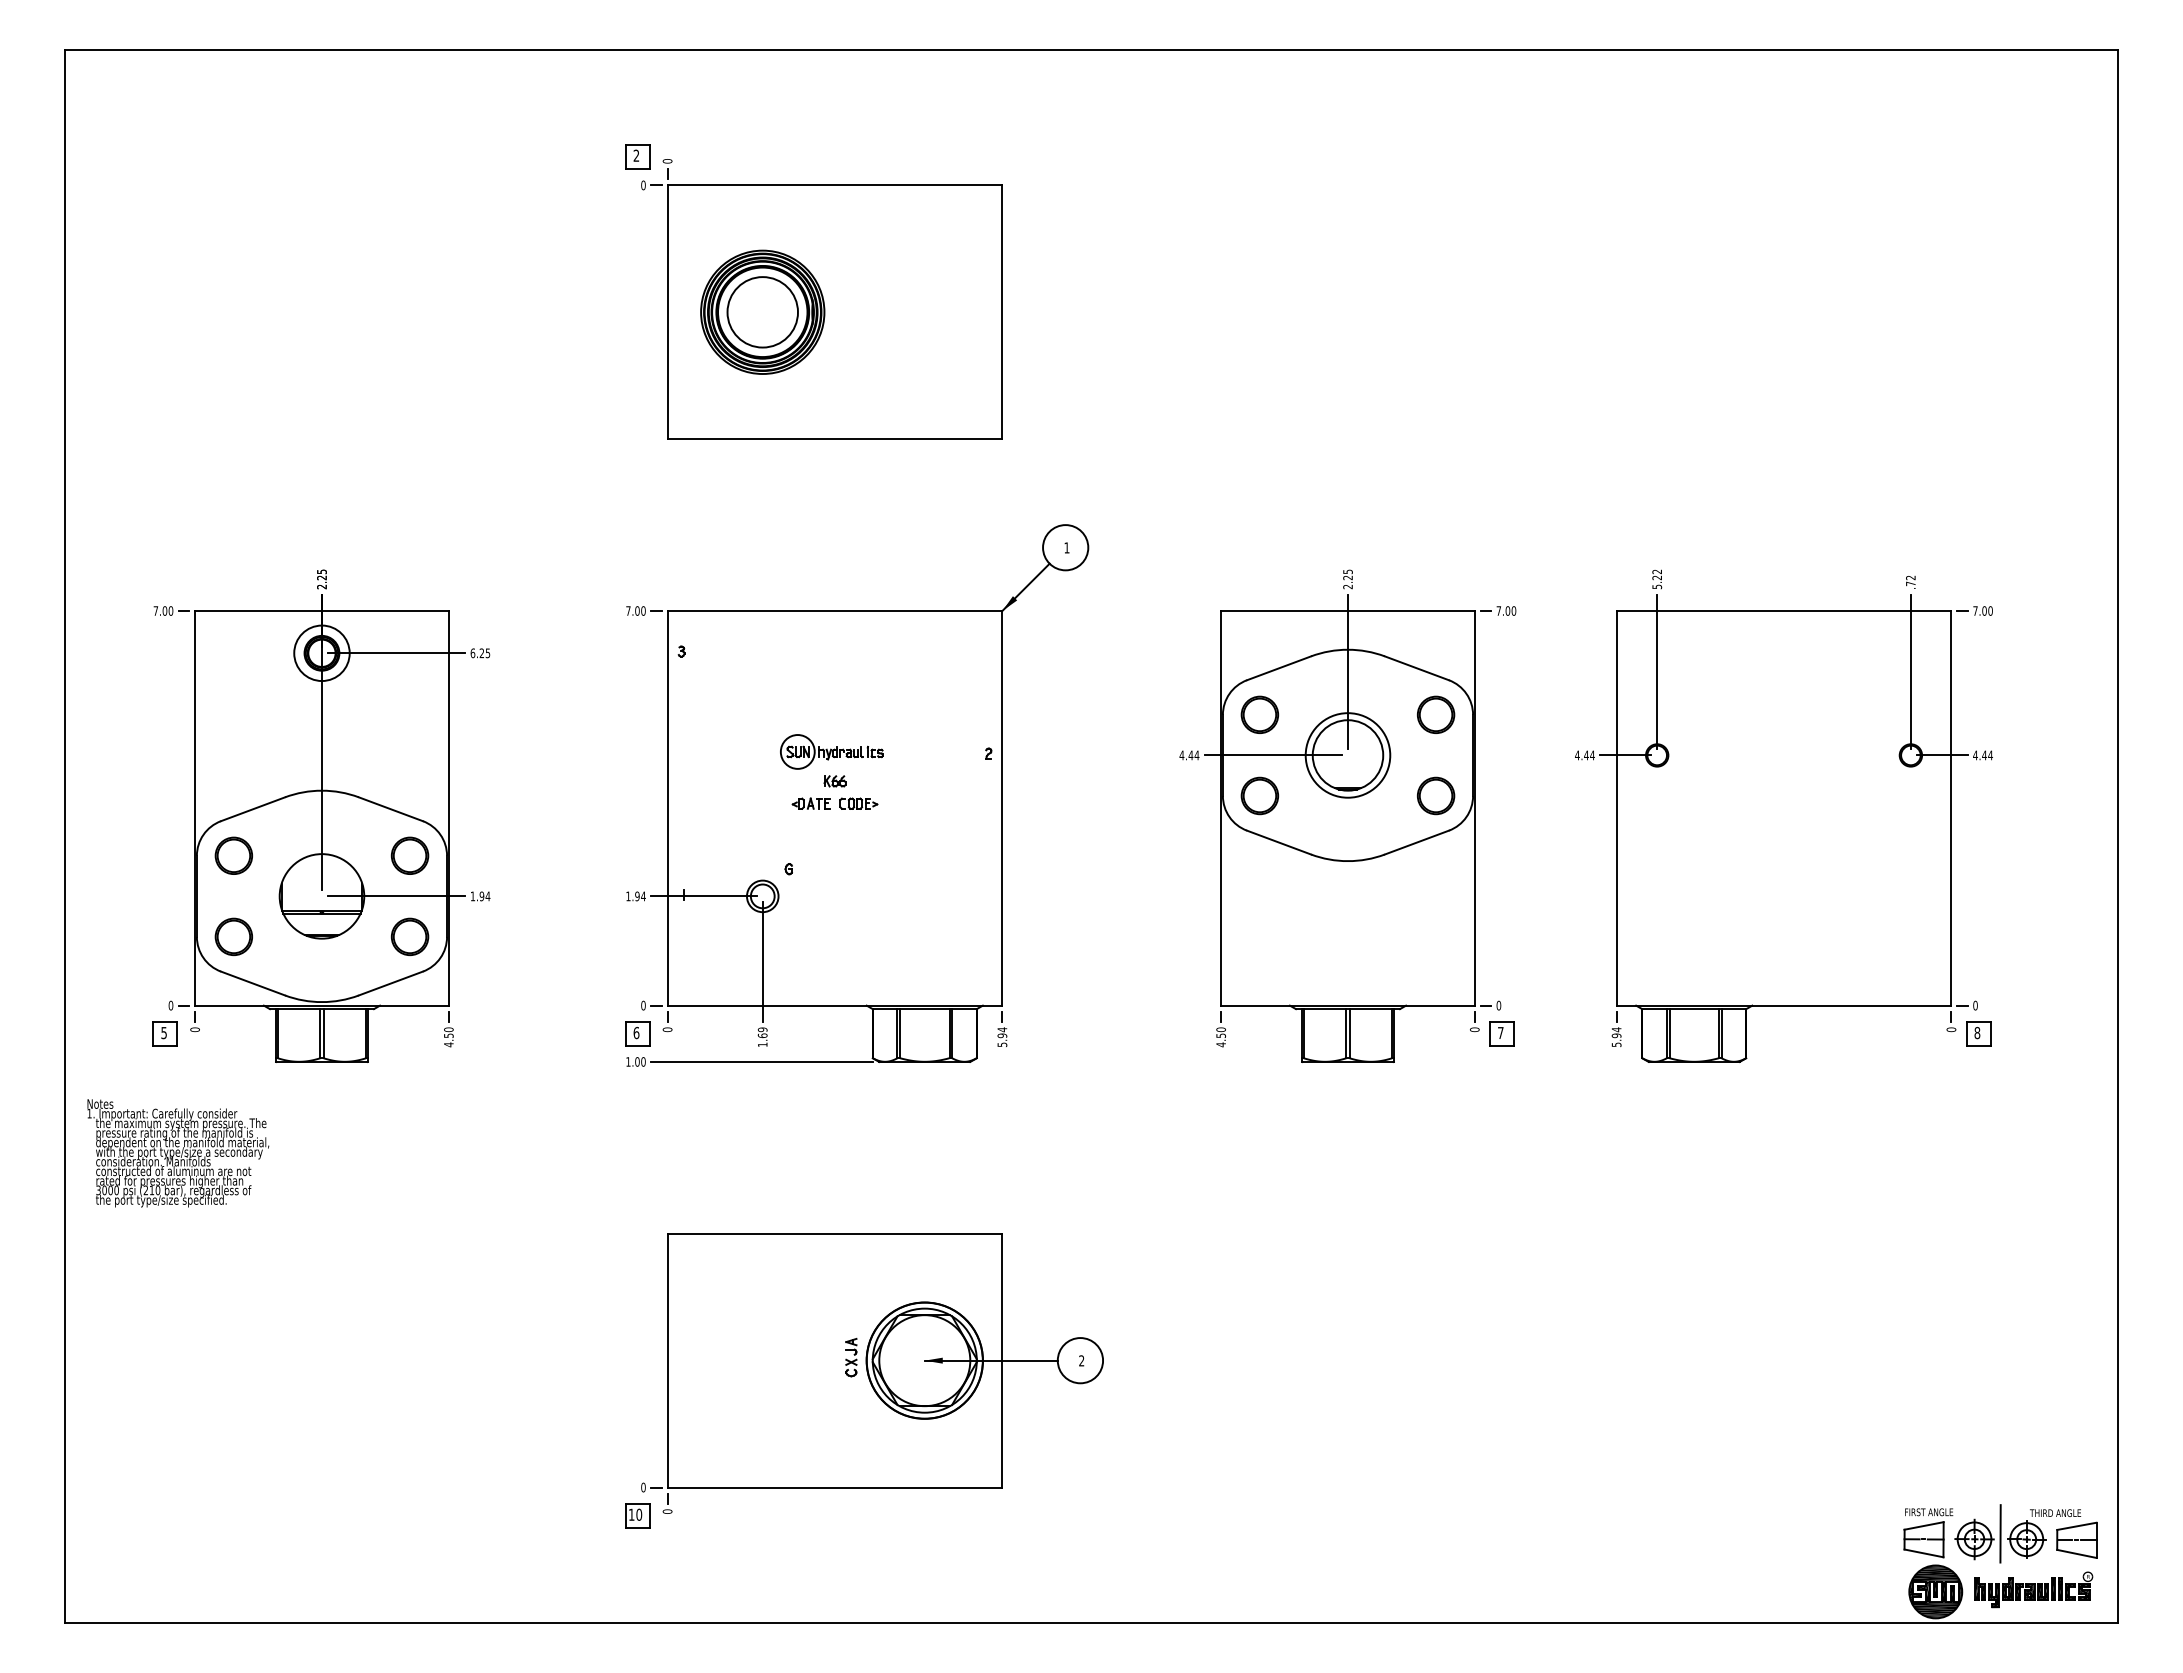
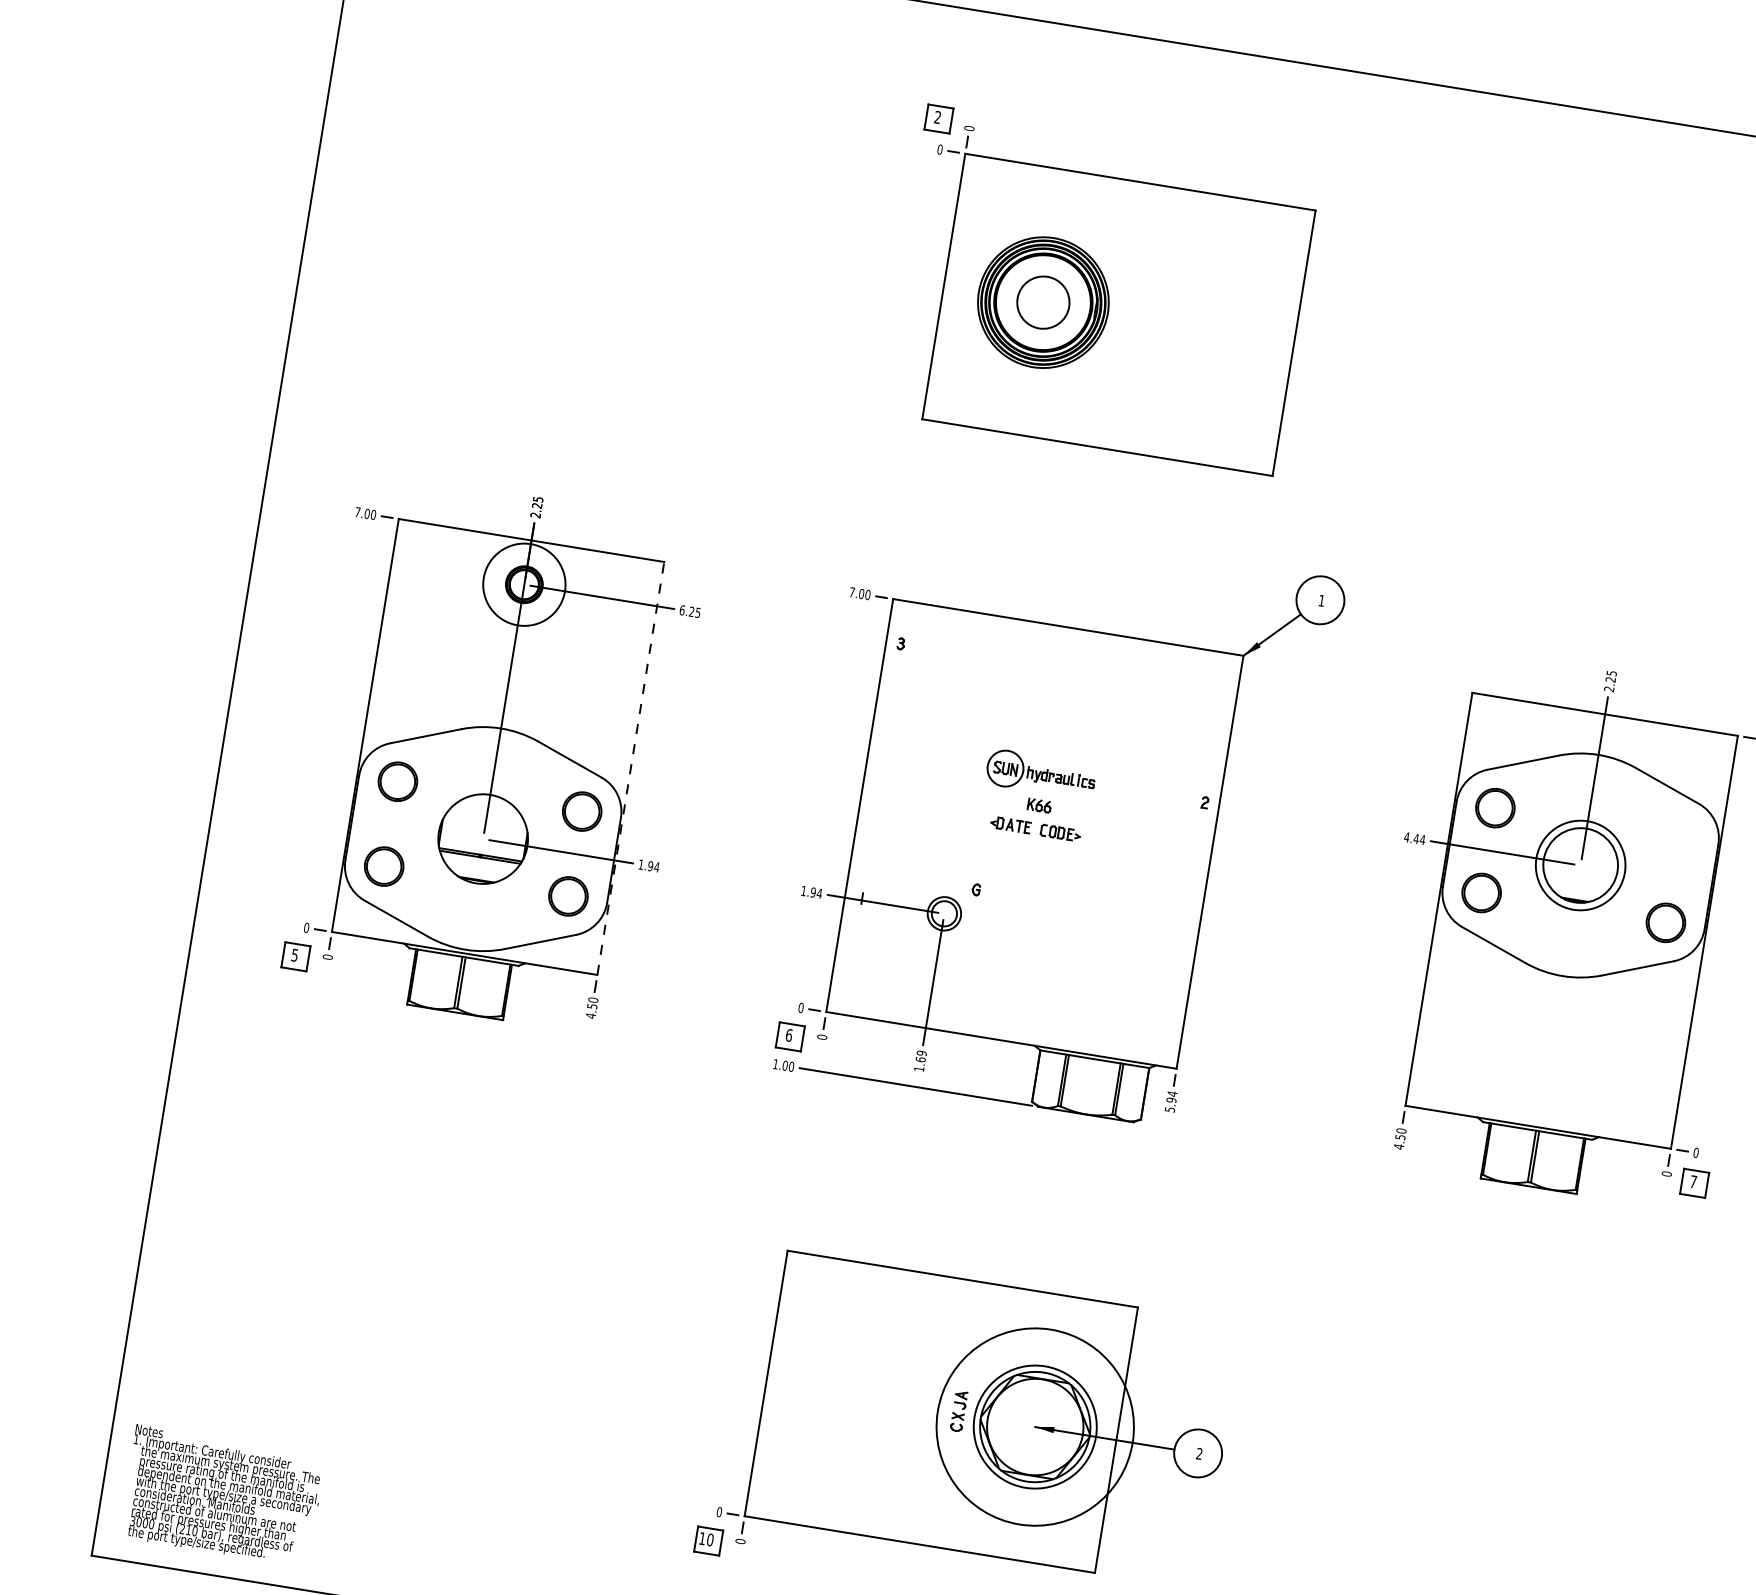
circle: (762, 312) -> (1043, 302), size x0.7
circle: (321, 653) -> (523, 584), size x1.4
part: (1436, 714) -> (1680, 837), removed
line: (448, 807) -> (630, 767), solid -> dashed
text: (178, 1153) -> (222, 1496), moved
circle: (924, 1360) -> (1034, 1426), size x1.6

